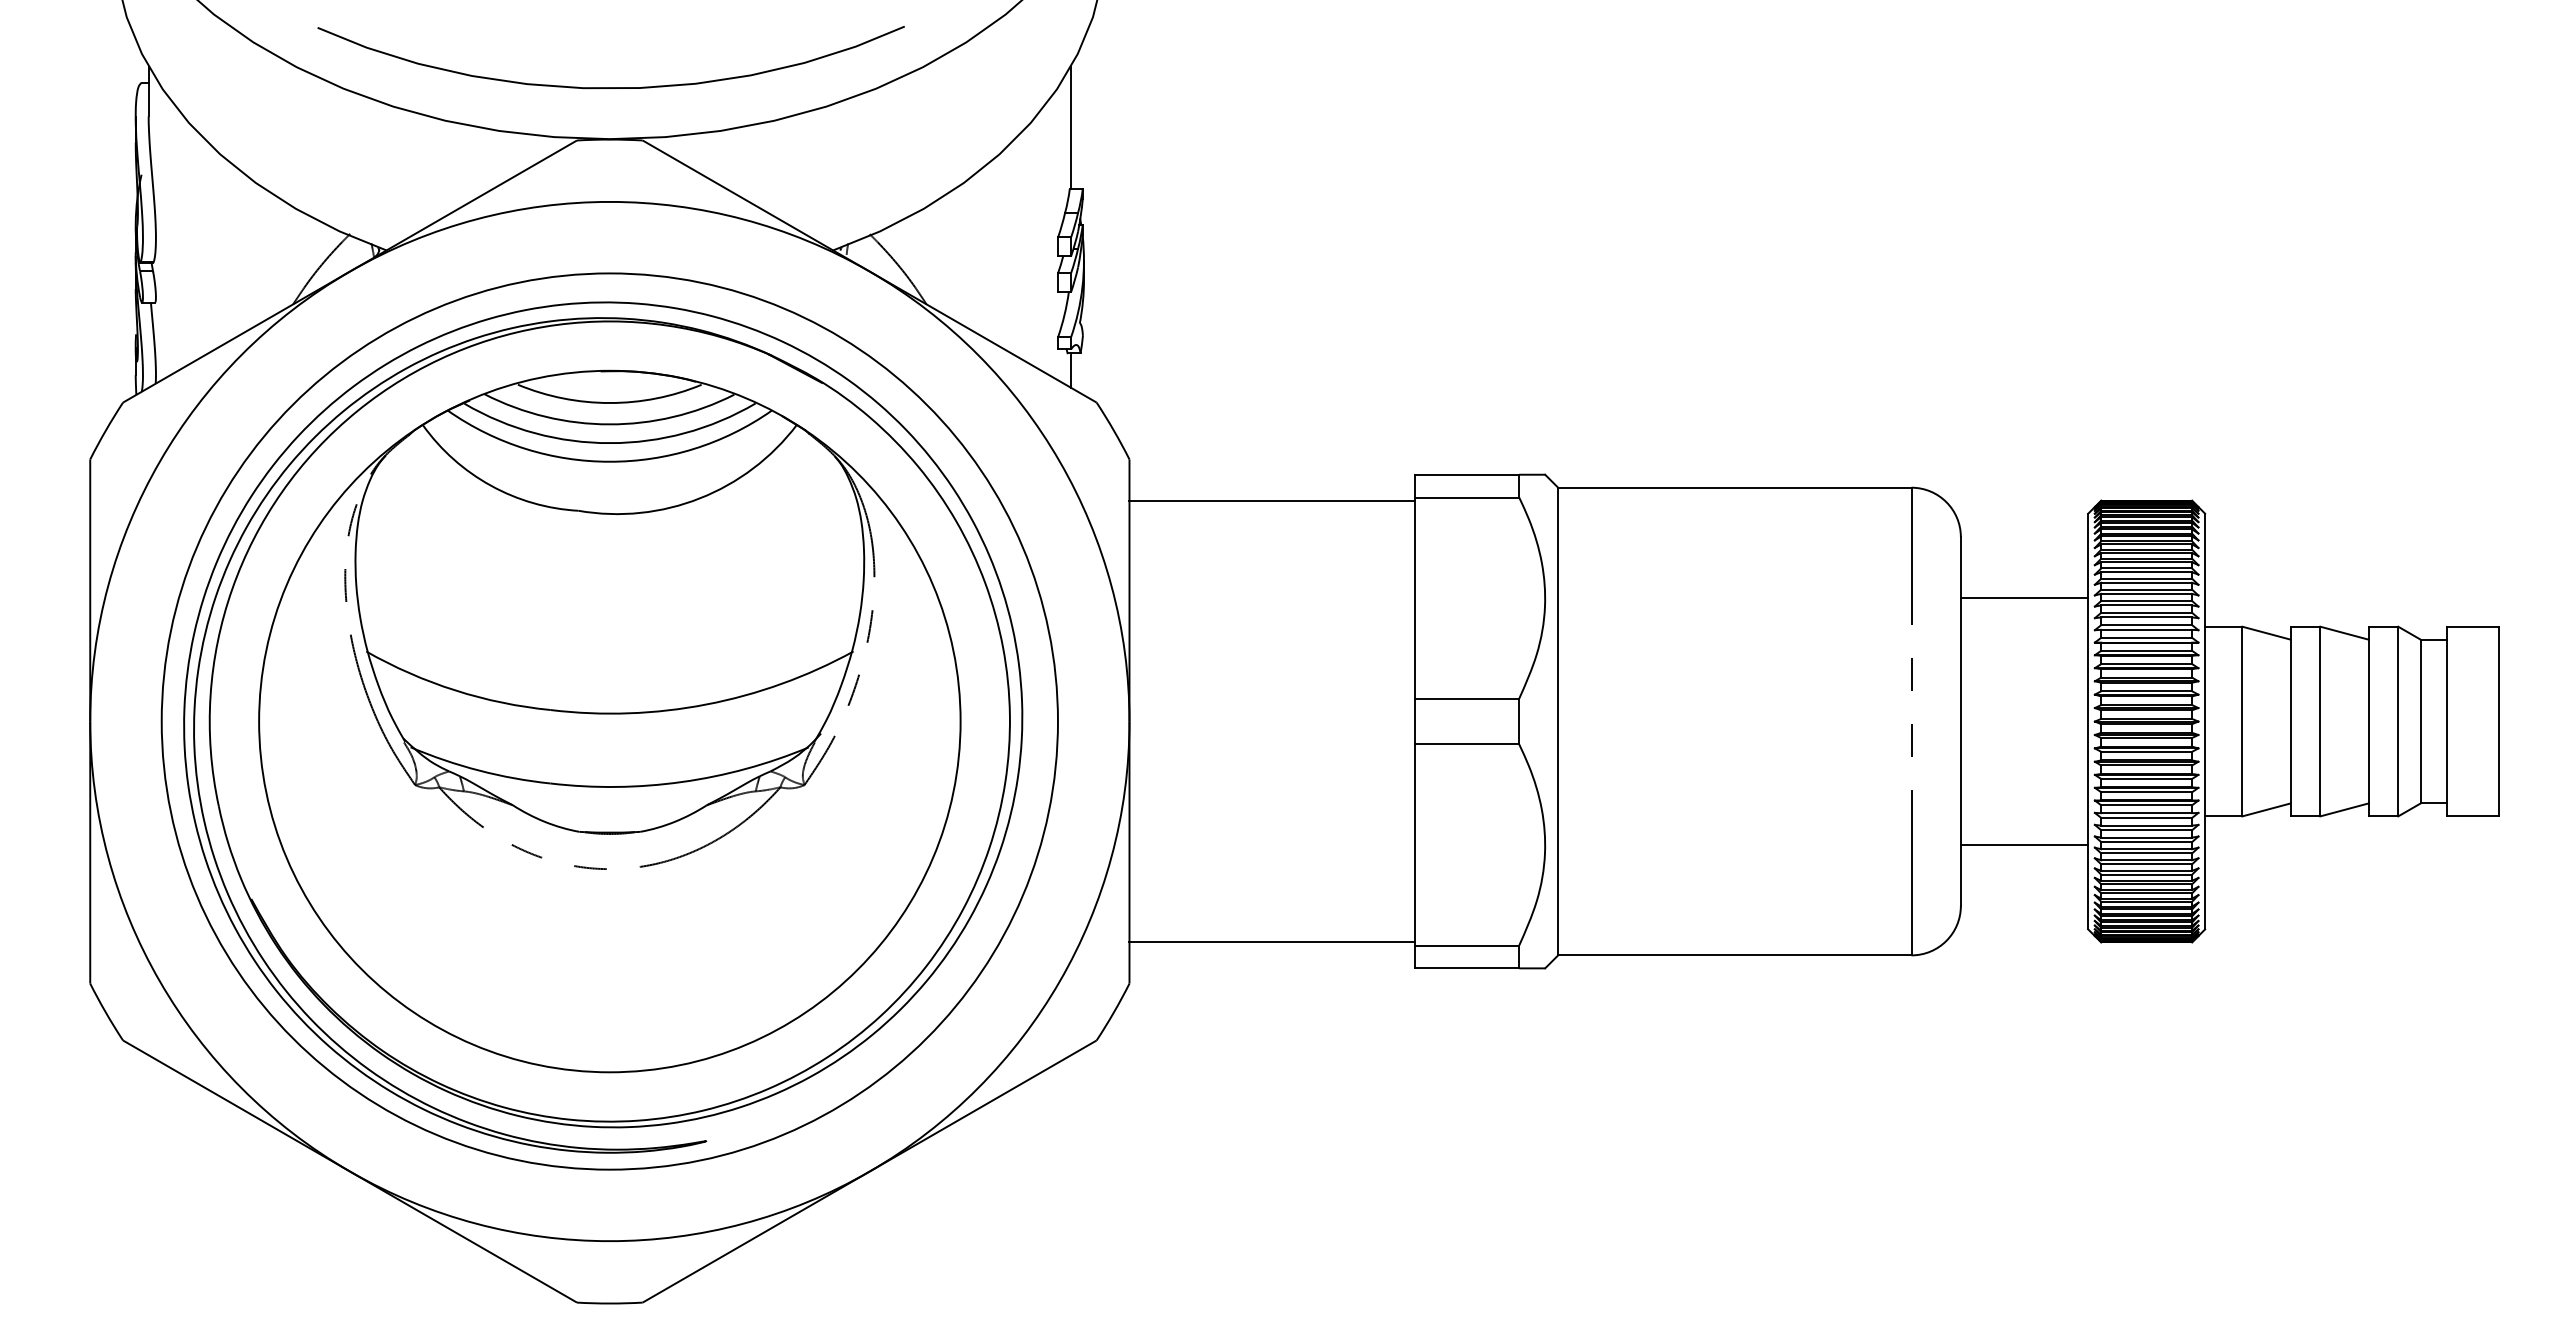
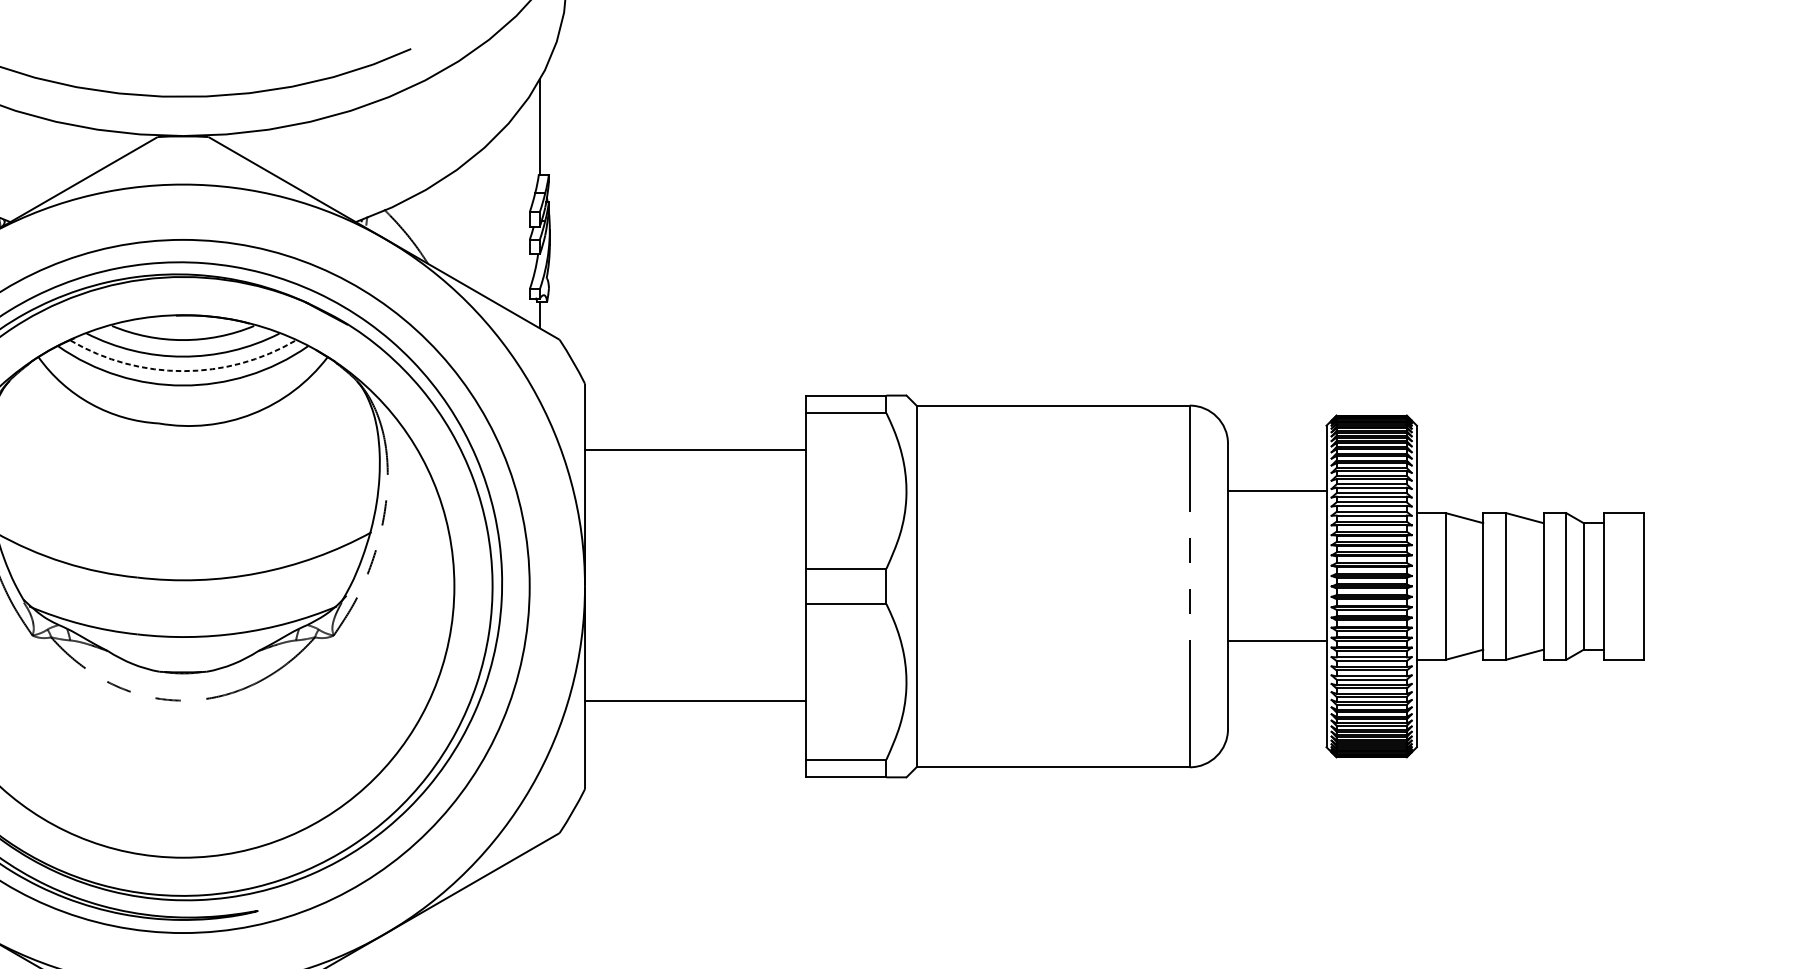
arc: (610, 443) -> (183, 371), solid -> dashed
line: (1272, 500) -> (695, 450), moved
line: (2024, 844) -> (1277, 640), moved
line: (1272, 942) -> (695, 700), moved

